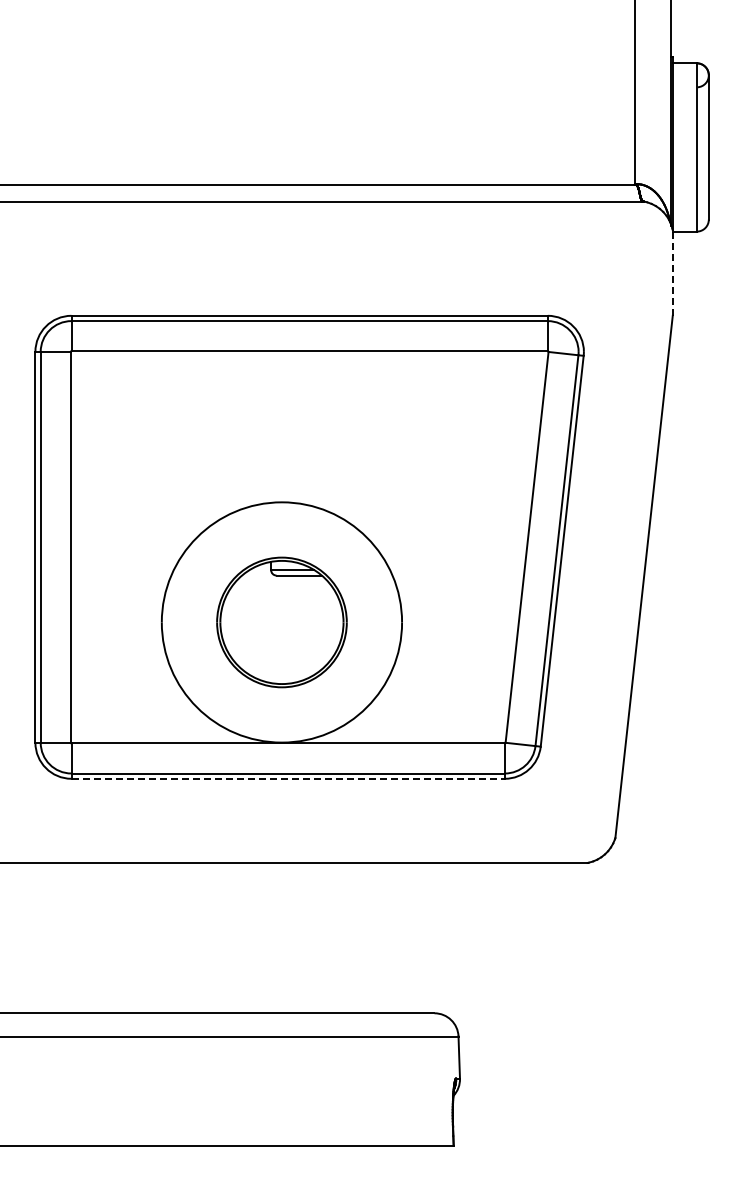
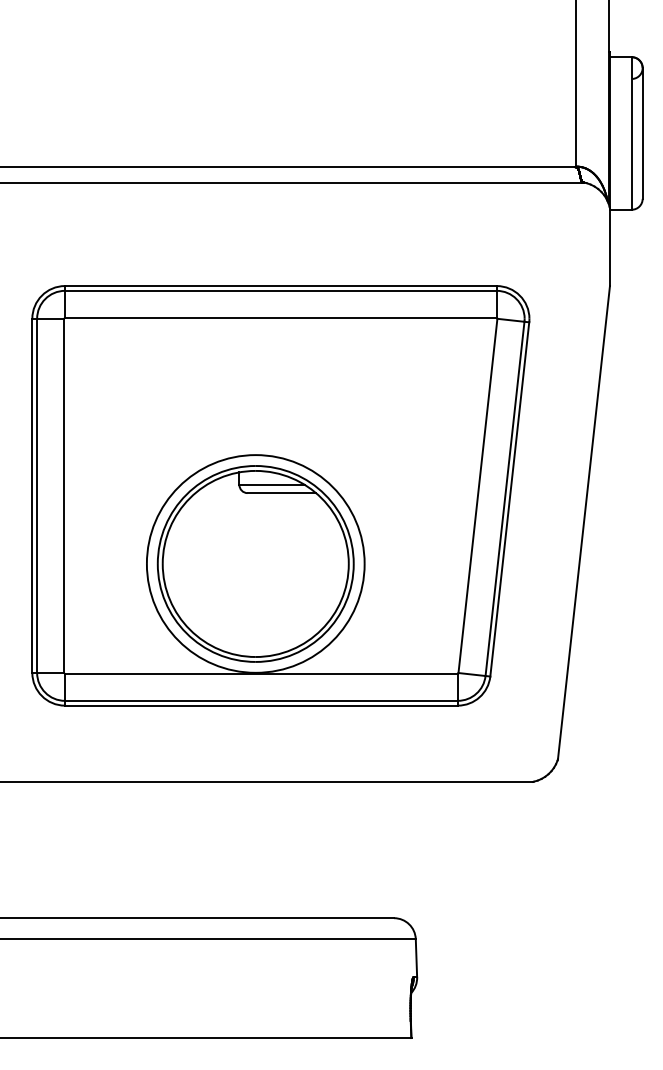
line: (672, 273) -> (609, 247), dashed -> solid
part: (281, 622) -> (255, 564), size x1.67
line: (288, 778) -> (261, 705), dashed -> solid

